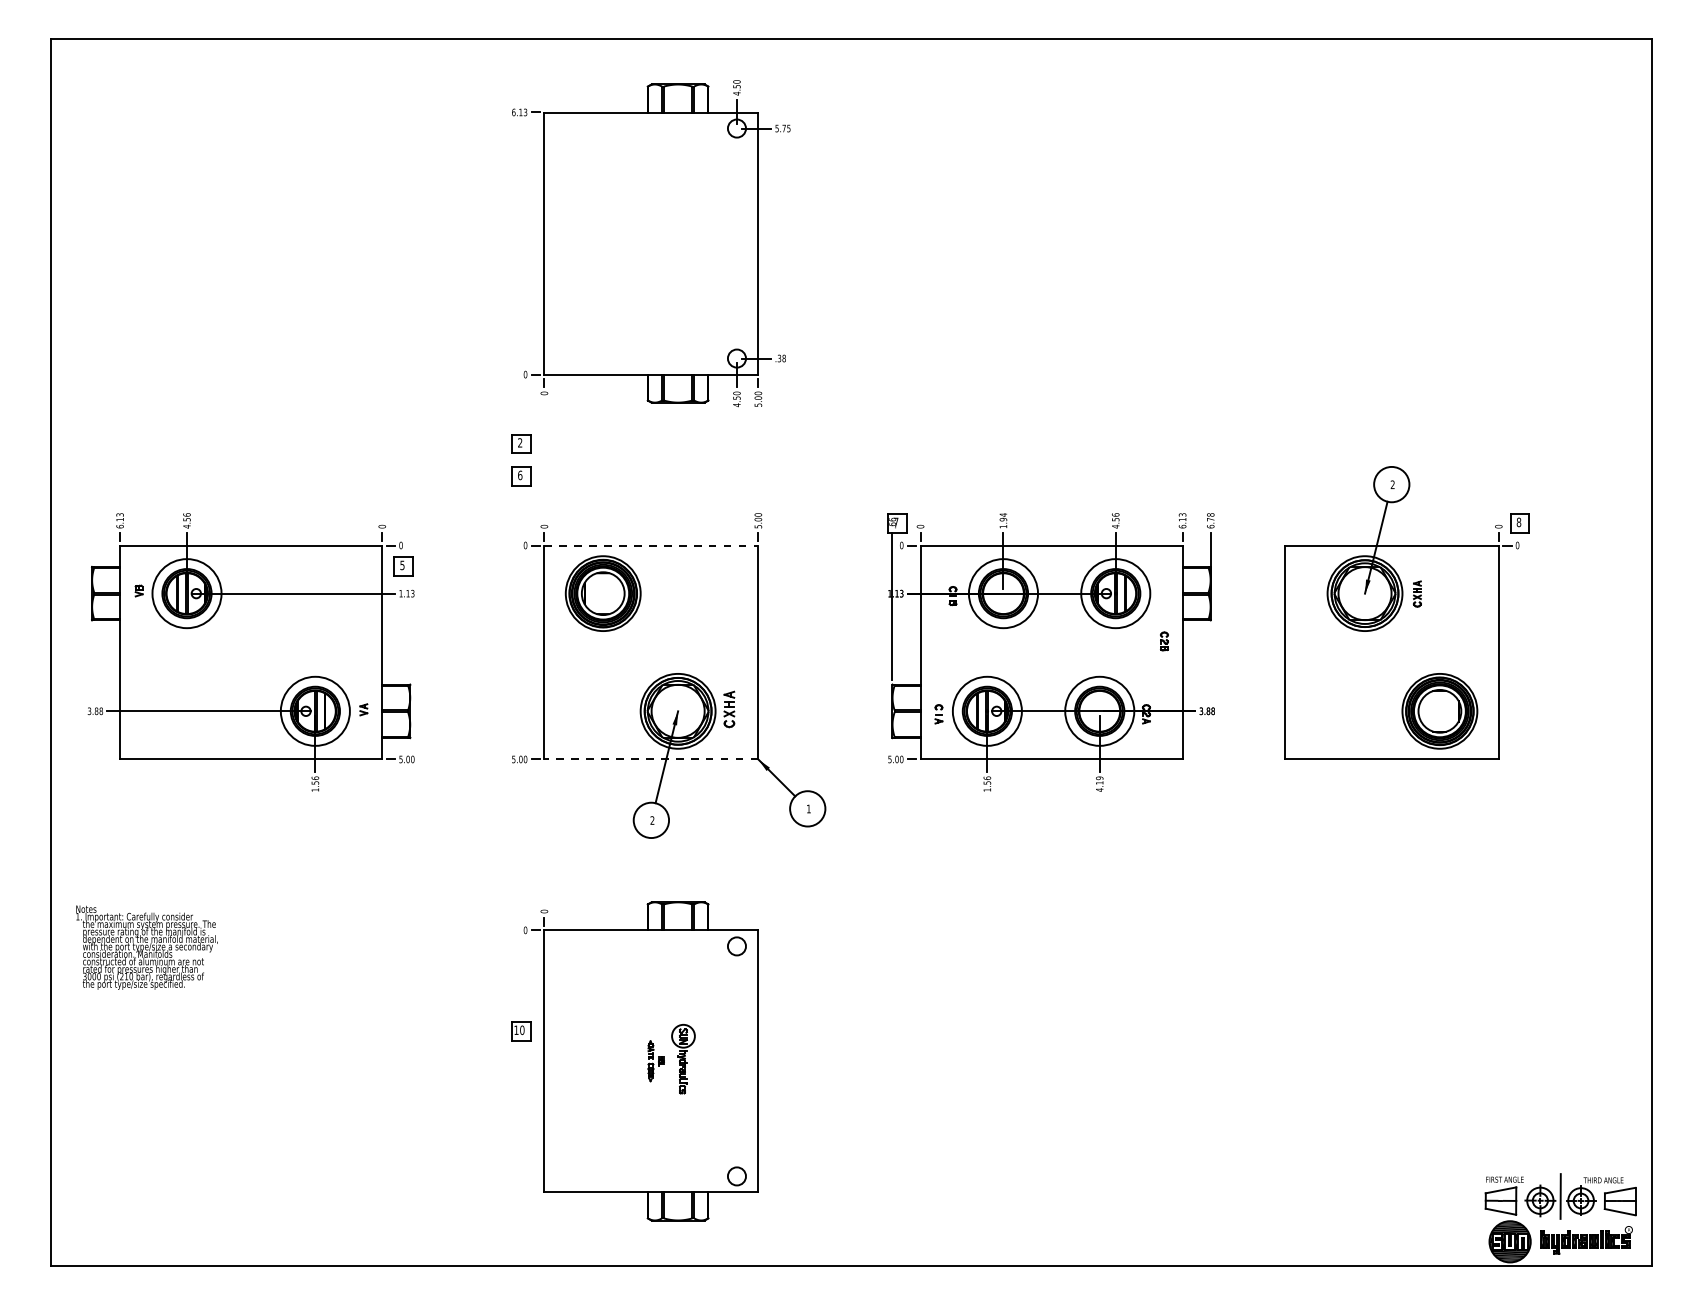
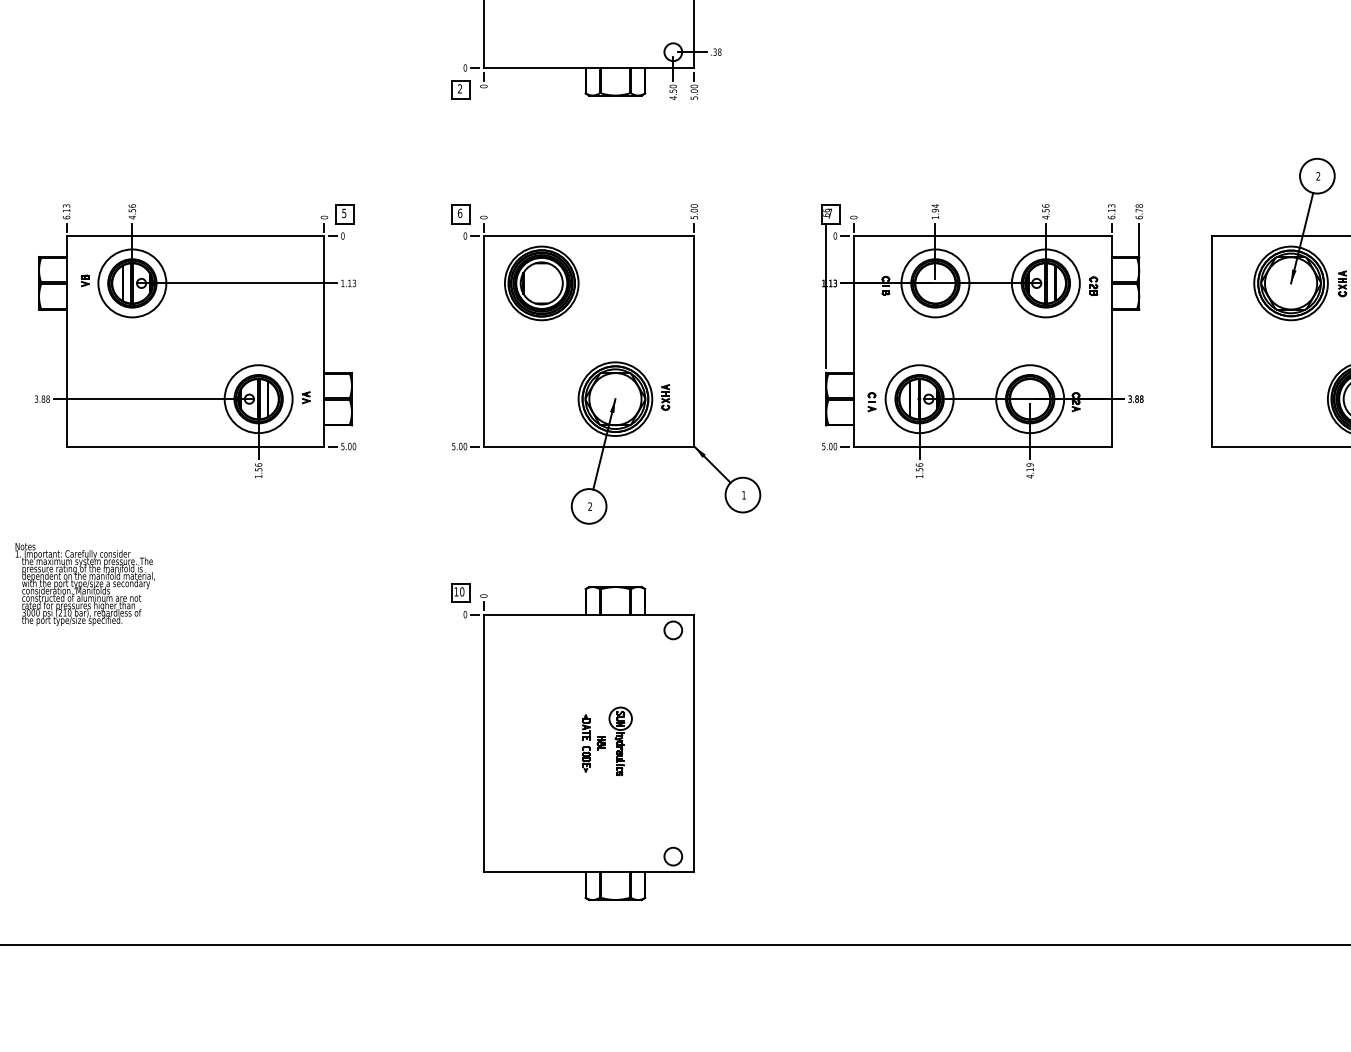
part: (521, 443) -> (461, 89), moved
part: (521, 476) -> (461, 214), moved
line: (651, 545) -> (589, 236), dashed -> solid
part: (403, 566) -> (345, 214), moved
part: (1164, 641) -> (1093, 286), moved
part: (728, 709) -> (664, 397), size x0.71
line: (651, 759) -> (589, 446), dashed -> solid
text: (146, 947) -> (84, 584), moved
part: (521, 1031) -> (461, 593), moved
part: (656, 1060) -> (594, 742), size x1.43

